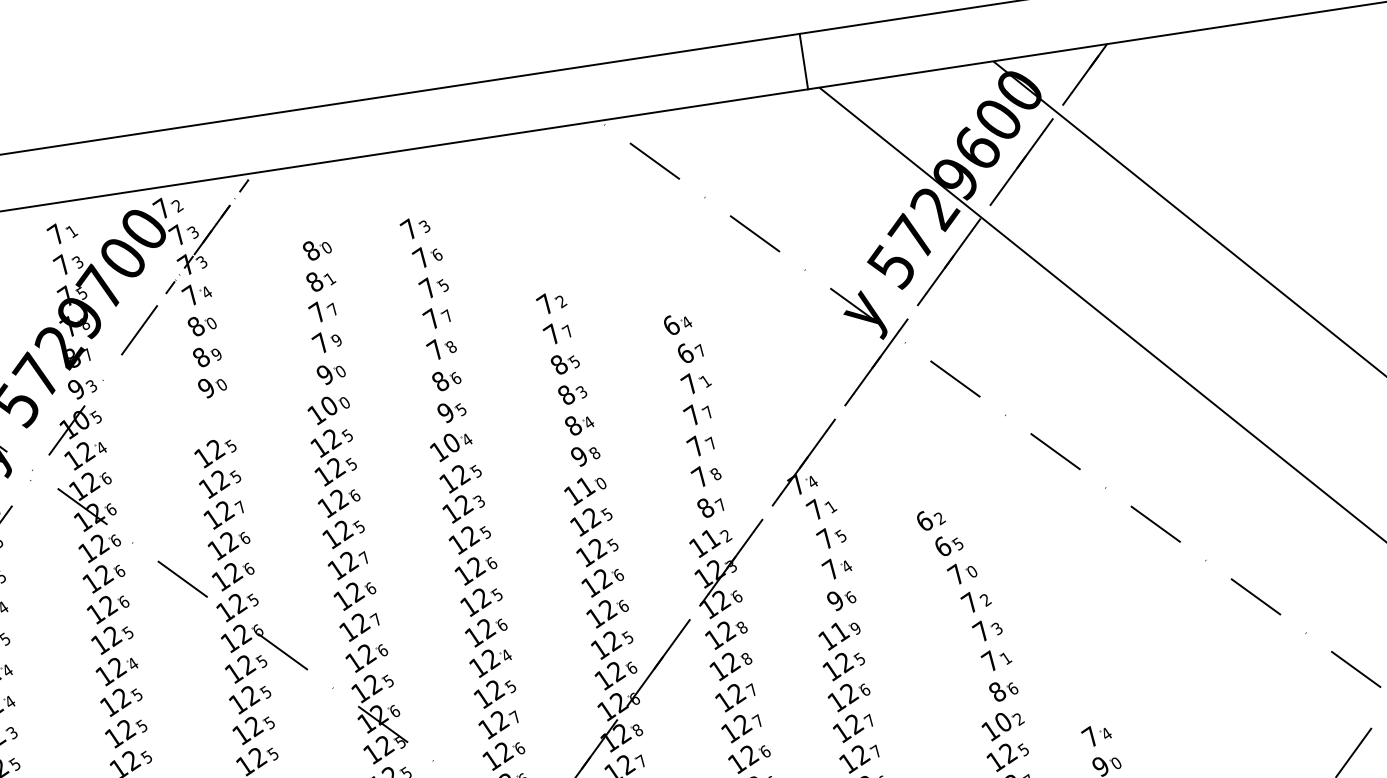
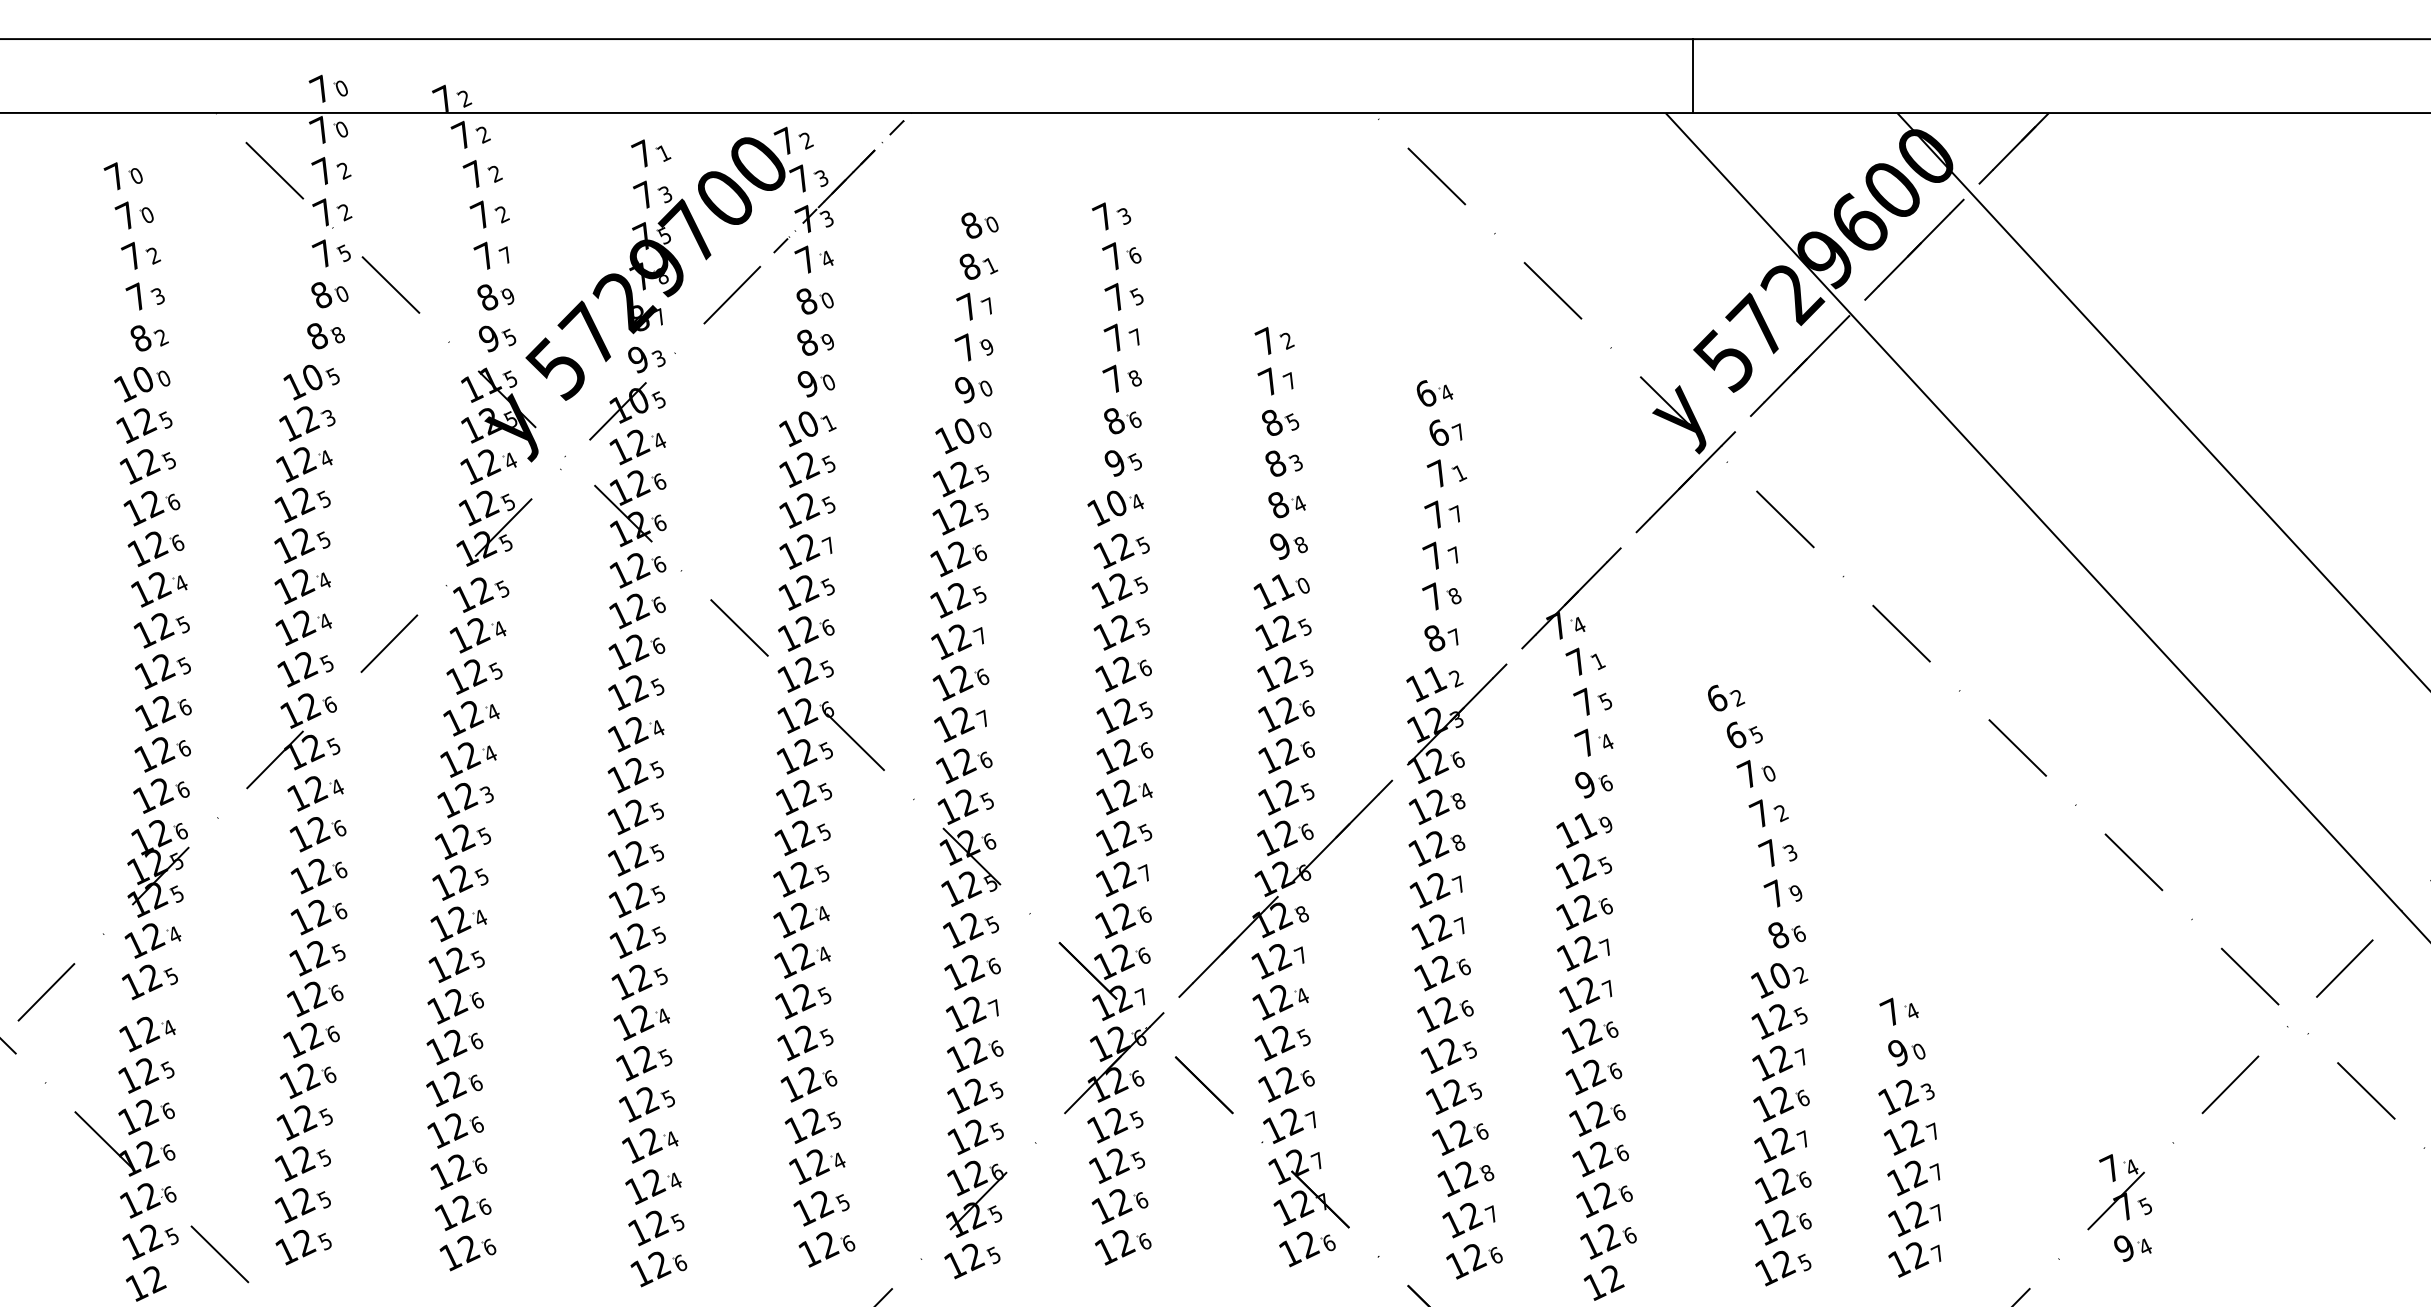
line: (803, 61) -> (1692, 76), moved
part: (211, 421) -> (807, 428), added
text: (480, 500) -> (1142, 583), 3 -> 5
text: (244, 538) -> (828, 586), 6 -> 5
text: (1006, 658) -> (1796, 893), 1 -> 9

